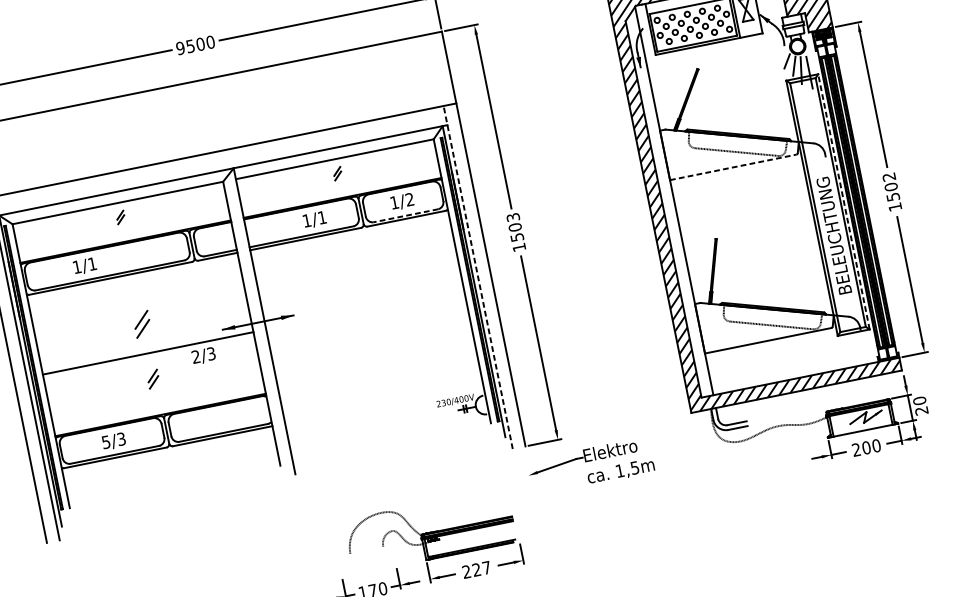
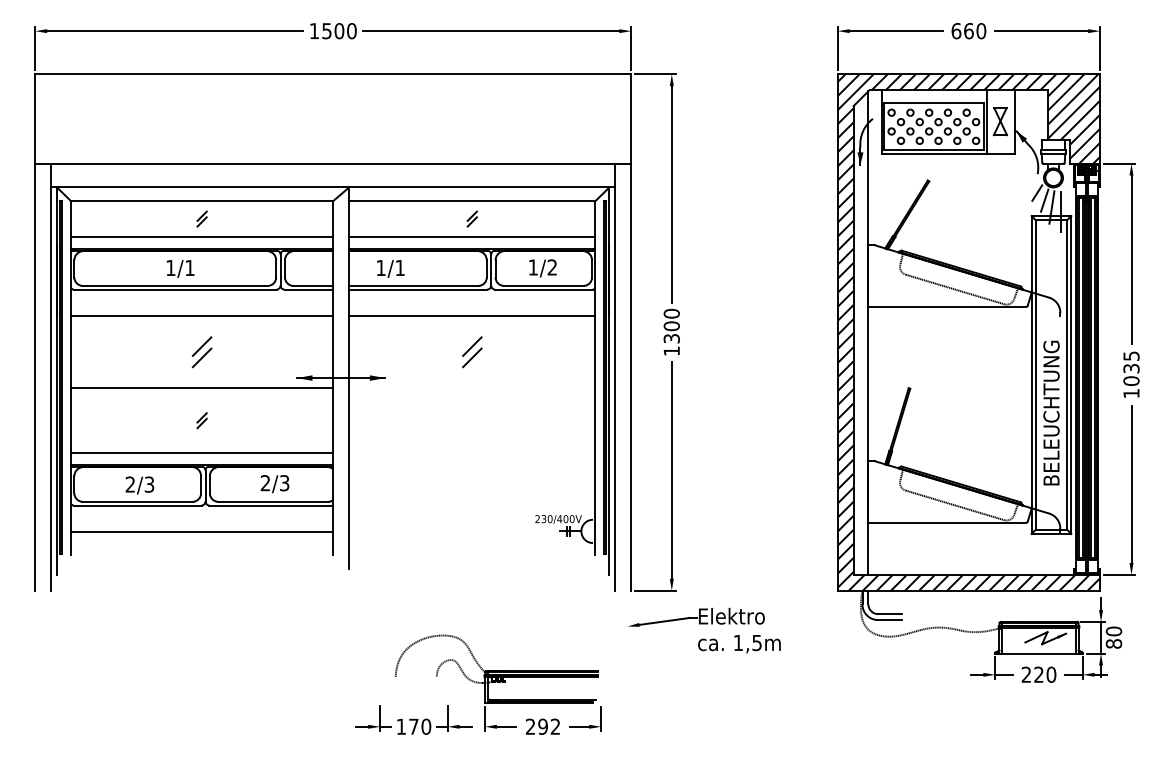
text: (180, 48) -> (314, 31), 9500 -> 1500
line: (733, 167) -> (947, 307), dashed -> solid
text: (891, 186) -> (1131, 368), 1502 -> 1035
line: (340, 188) -> (472, 237), added
line: (844, 201) -> (1071, 374), dashed -> solid
line: (405, 215) -> (543, 285), dashed -> solid
text: (314, 219) -> (390, 268), moved
text: (514, 226) -> (671, 325), 1503 -> 1300
line: (124, 232) -> (202, 237), added
line: (353, 251) -> (472, 316), added
text: (84, 265) -> (180, 268), moved
line: (478, 277) -> (615, 377), dashed -> solid
part: (359, 280) -> (472, 352), added
line: (136, 295) -> (202, 316), added
text: (203, 356) -> (274, 484), moved
part: (152, 379) -> (201, 420), size x0.71
line: (159, 405) -> (202, 453), added
text: (921, 410) -> (1113, 643), 20 -> 80
text: (105, 442) -> (129, 484), 5/3 -> 2/3
text: (866, 447) -> (1038, 674), 200 -> 220
line: (171, 469) -> (202, 532), added
text: (481, 568) -> (549, 726), 227 -> 292

